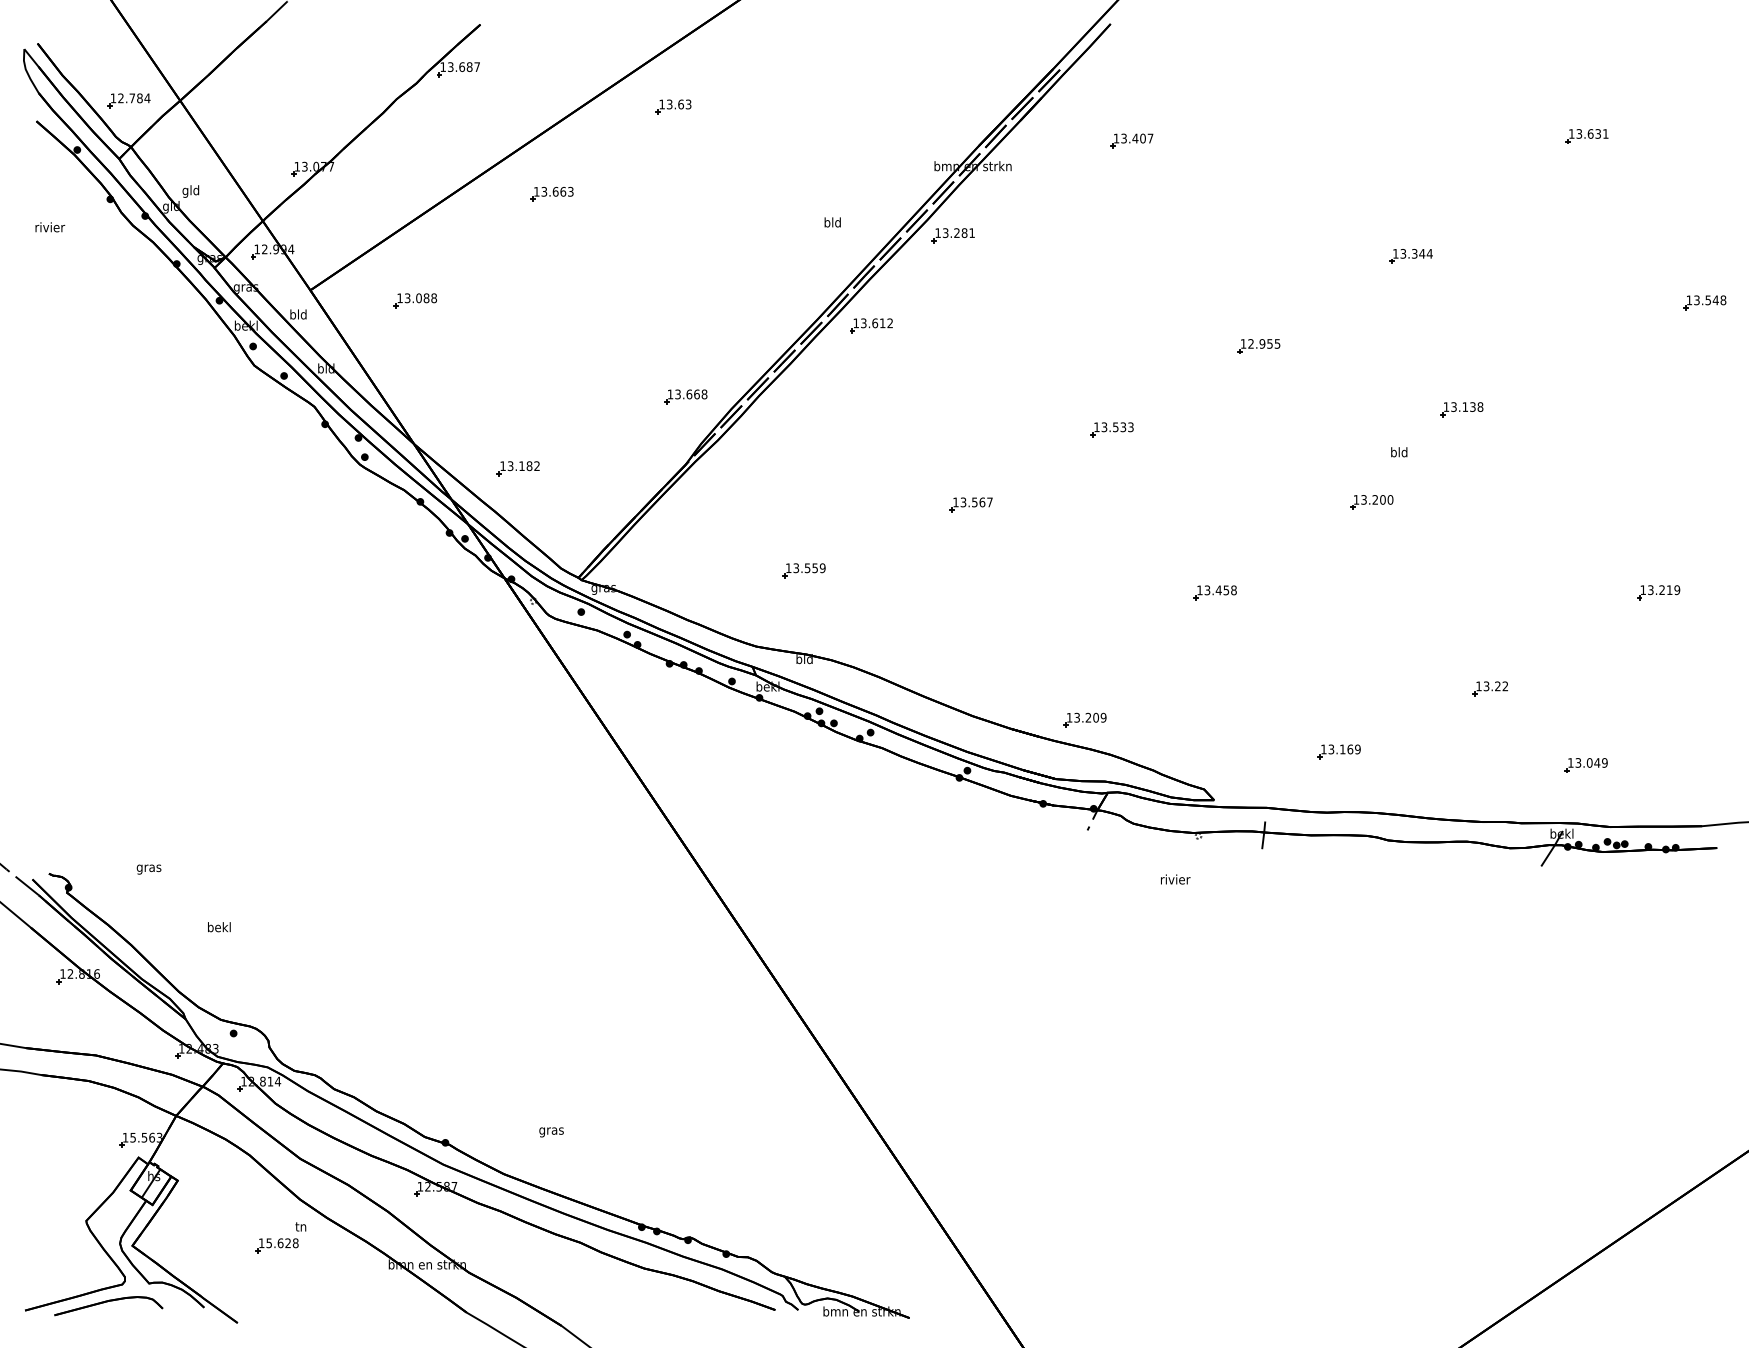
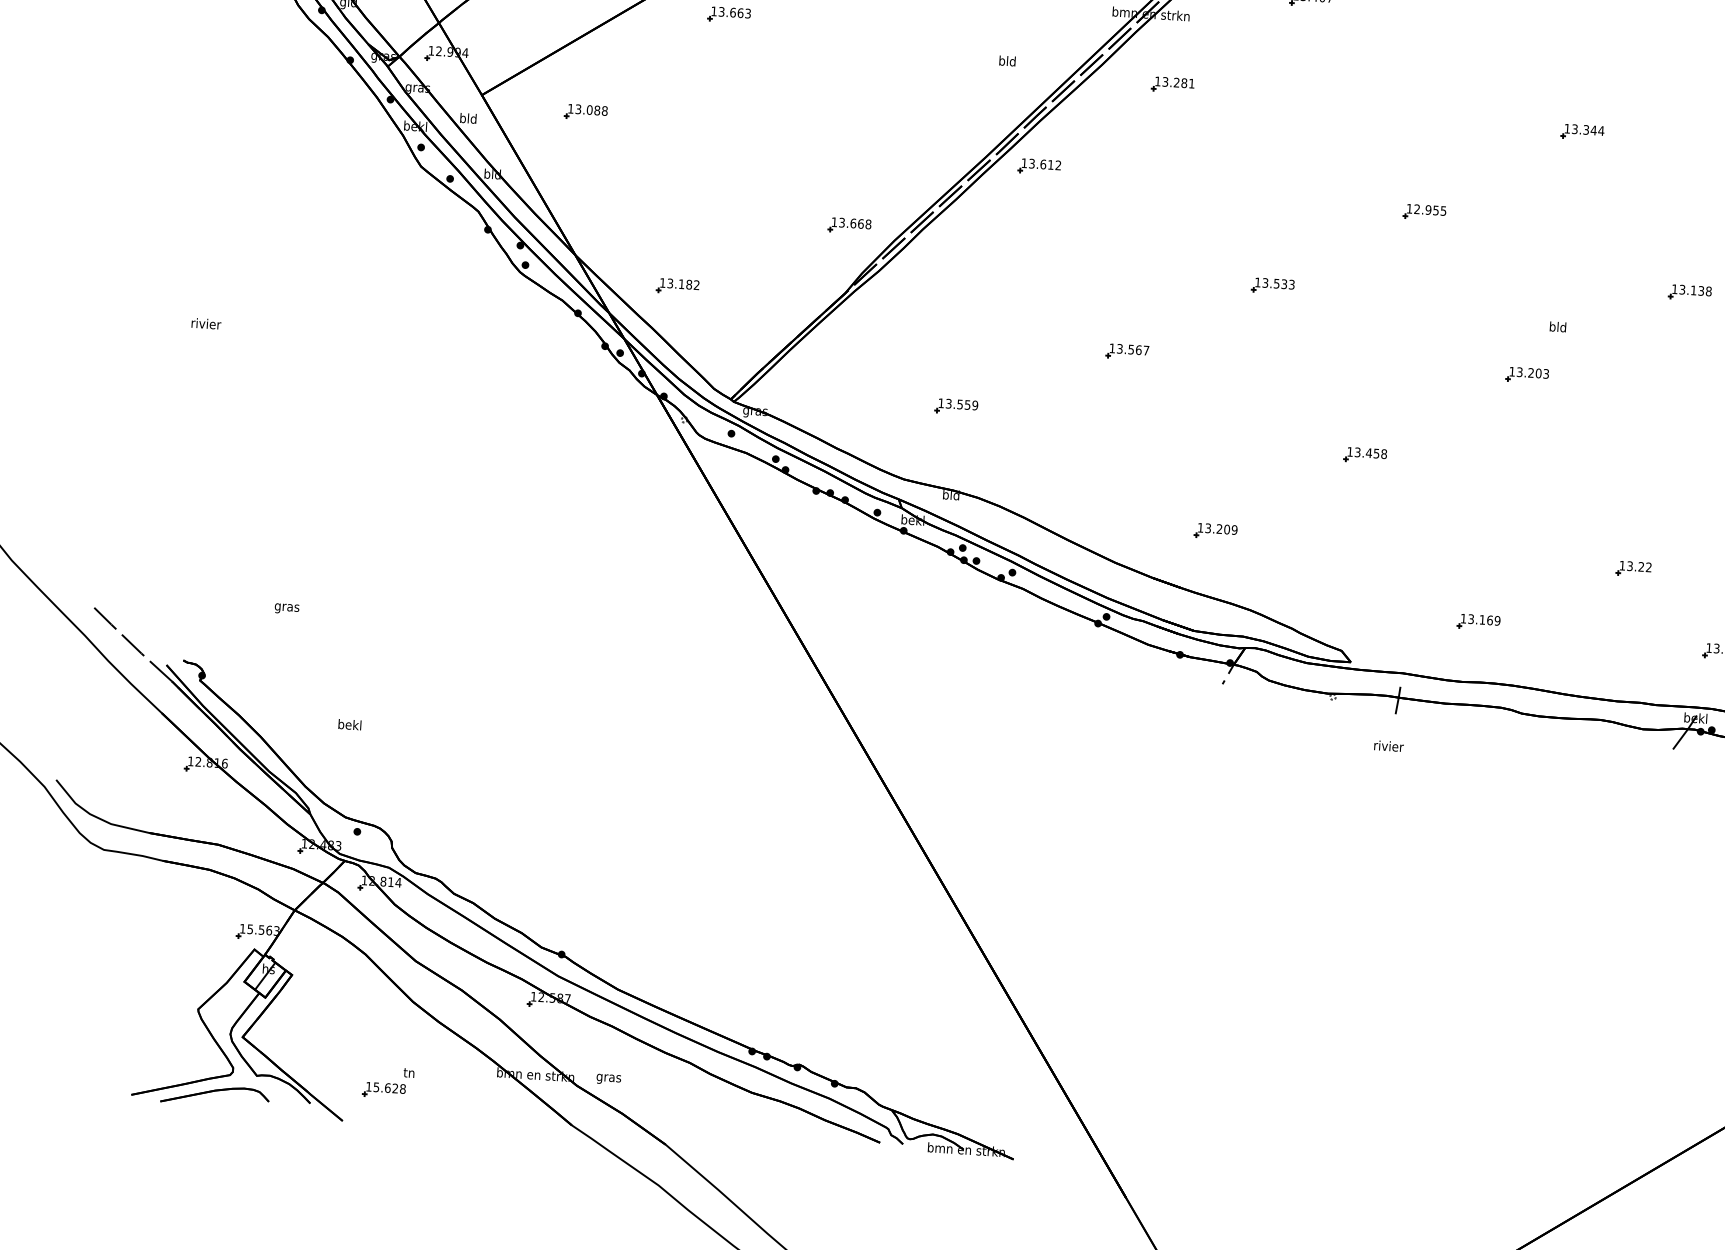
text: (50, 227) -> (206, 324), moved
part: (952, 235) -> (1172, 84), moved
part: (1461, 409) -> (1689, 292), moved
text: (1390, 499) -> (1546, 373), 13.200 -> 13.203
part: (1084, 719) -> (1215, 530), moved
text: (148, 869) -> (286, 608), moved
text: (1175, 879) -> (1388, 746), moved
text: (551, 1132) -> (608, 1079), moved
part: (280, 1237) -> (388, 1082), moved

